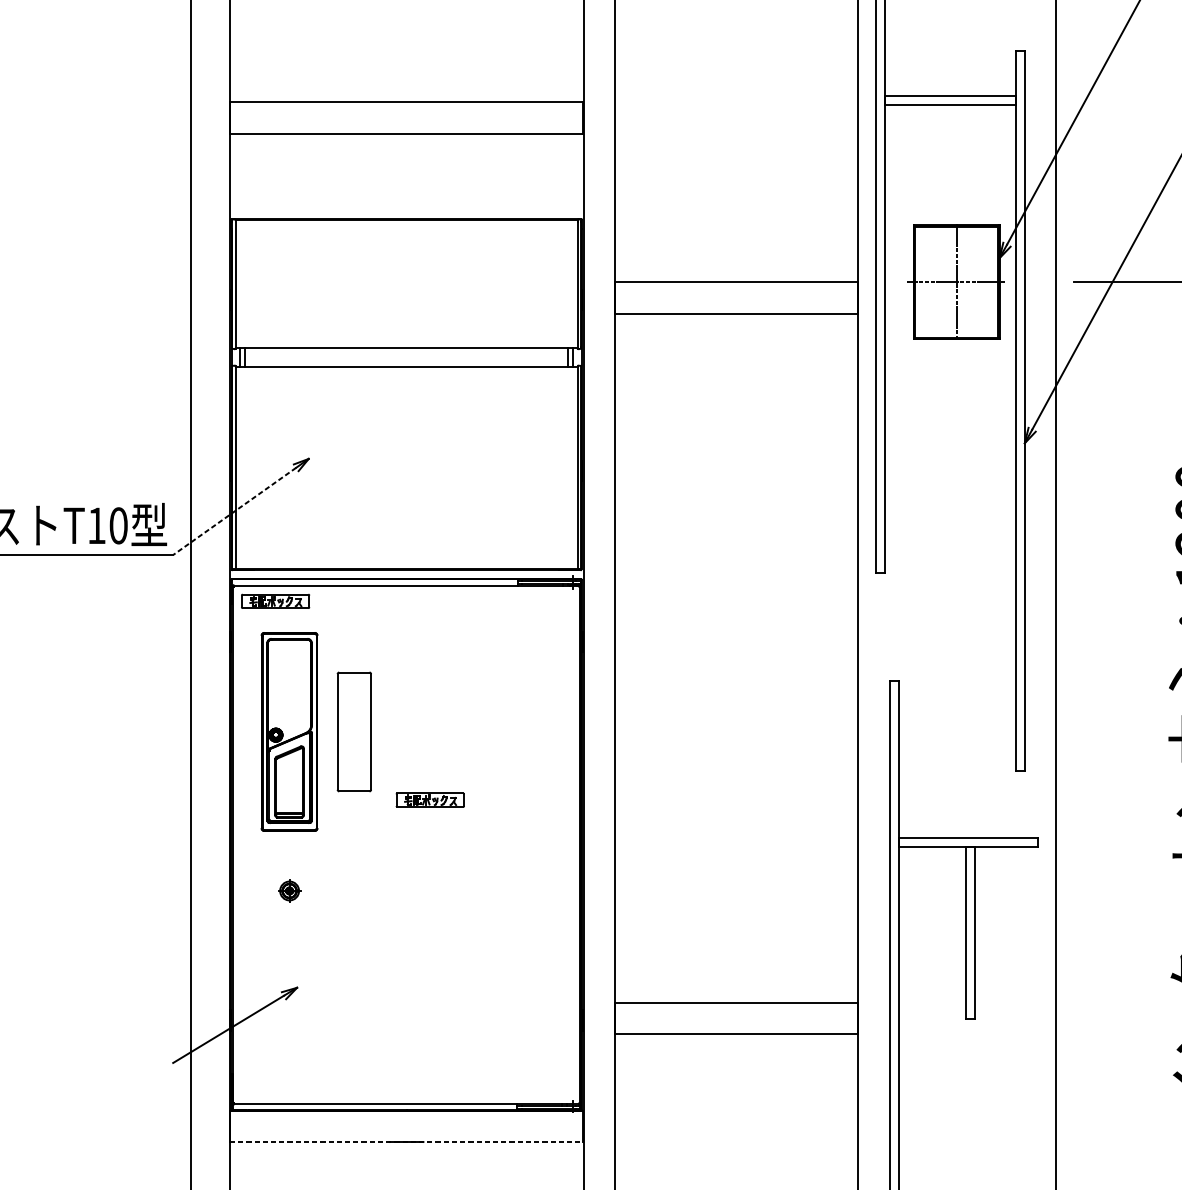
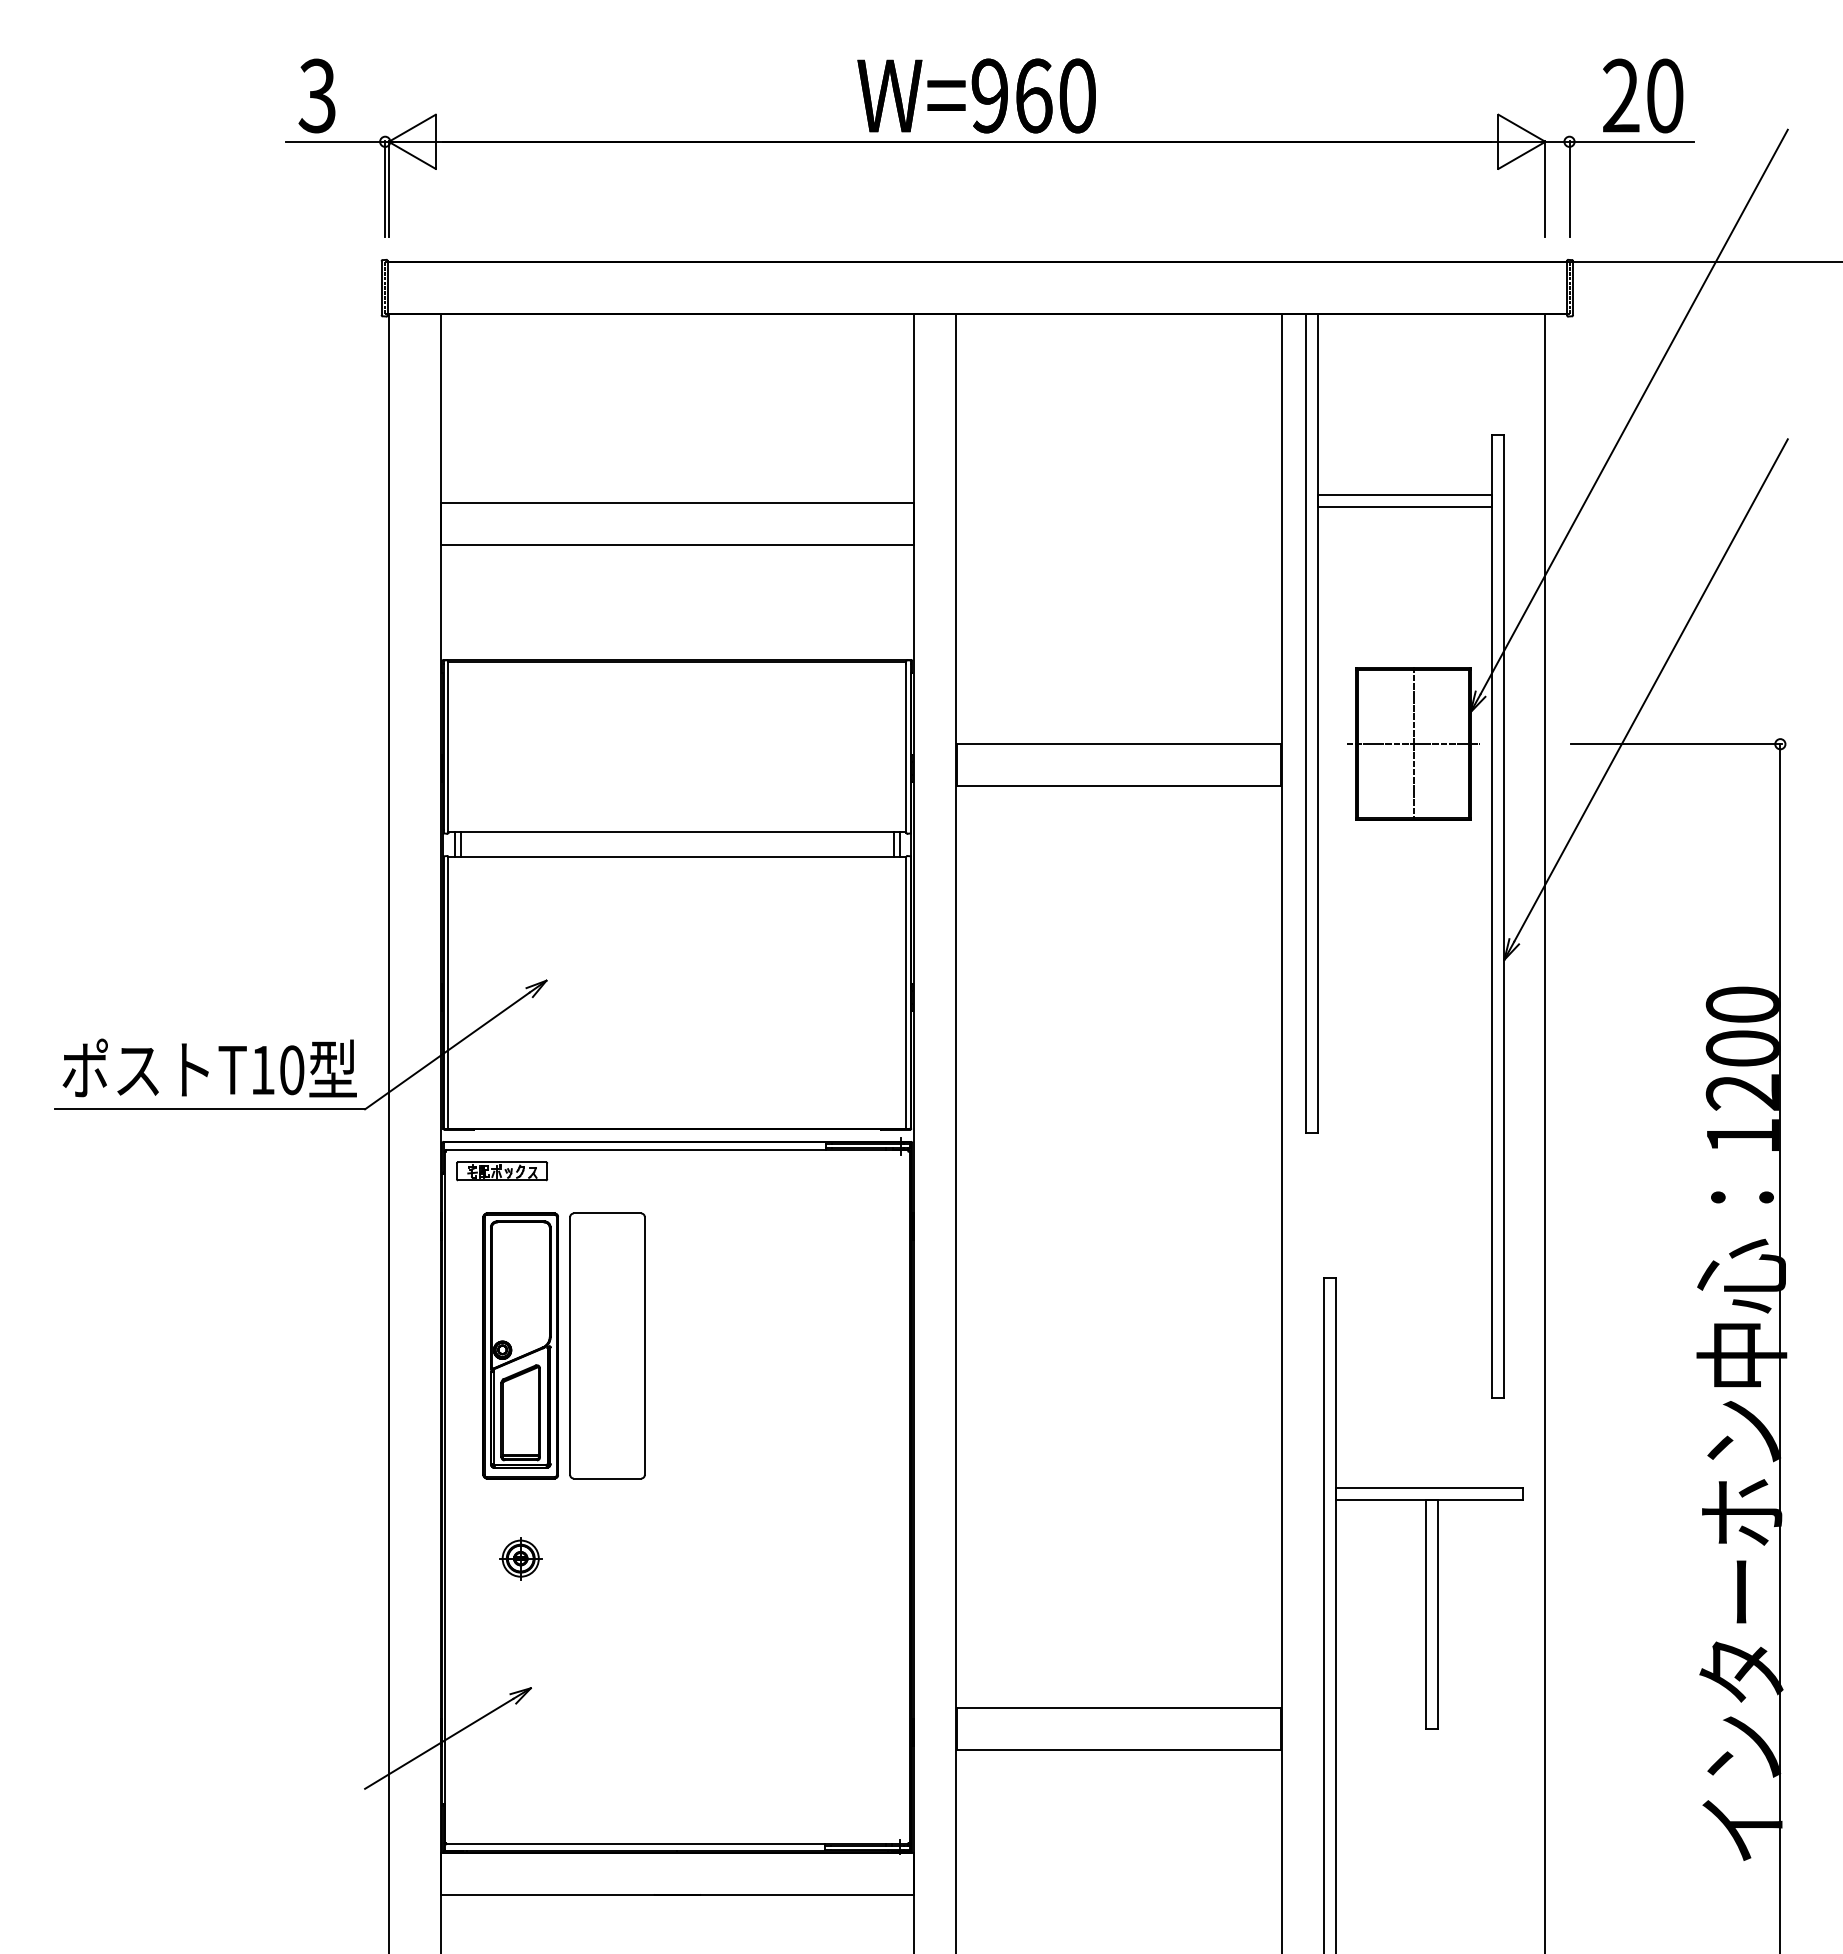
line: (234, 511) -> (447, 1050), dashed -> solid
part: (354, 731) -> (607, 1345), size x1.67
part: (430, 800) -> (709, 1437), removed
part: (289, 890) -> (520, 1558), size x1.43
line: (406, 1141) -> (677, 1894), dashed -> solid

